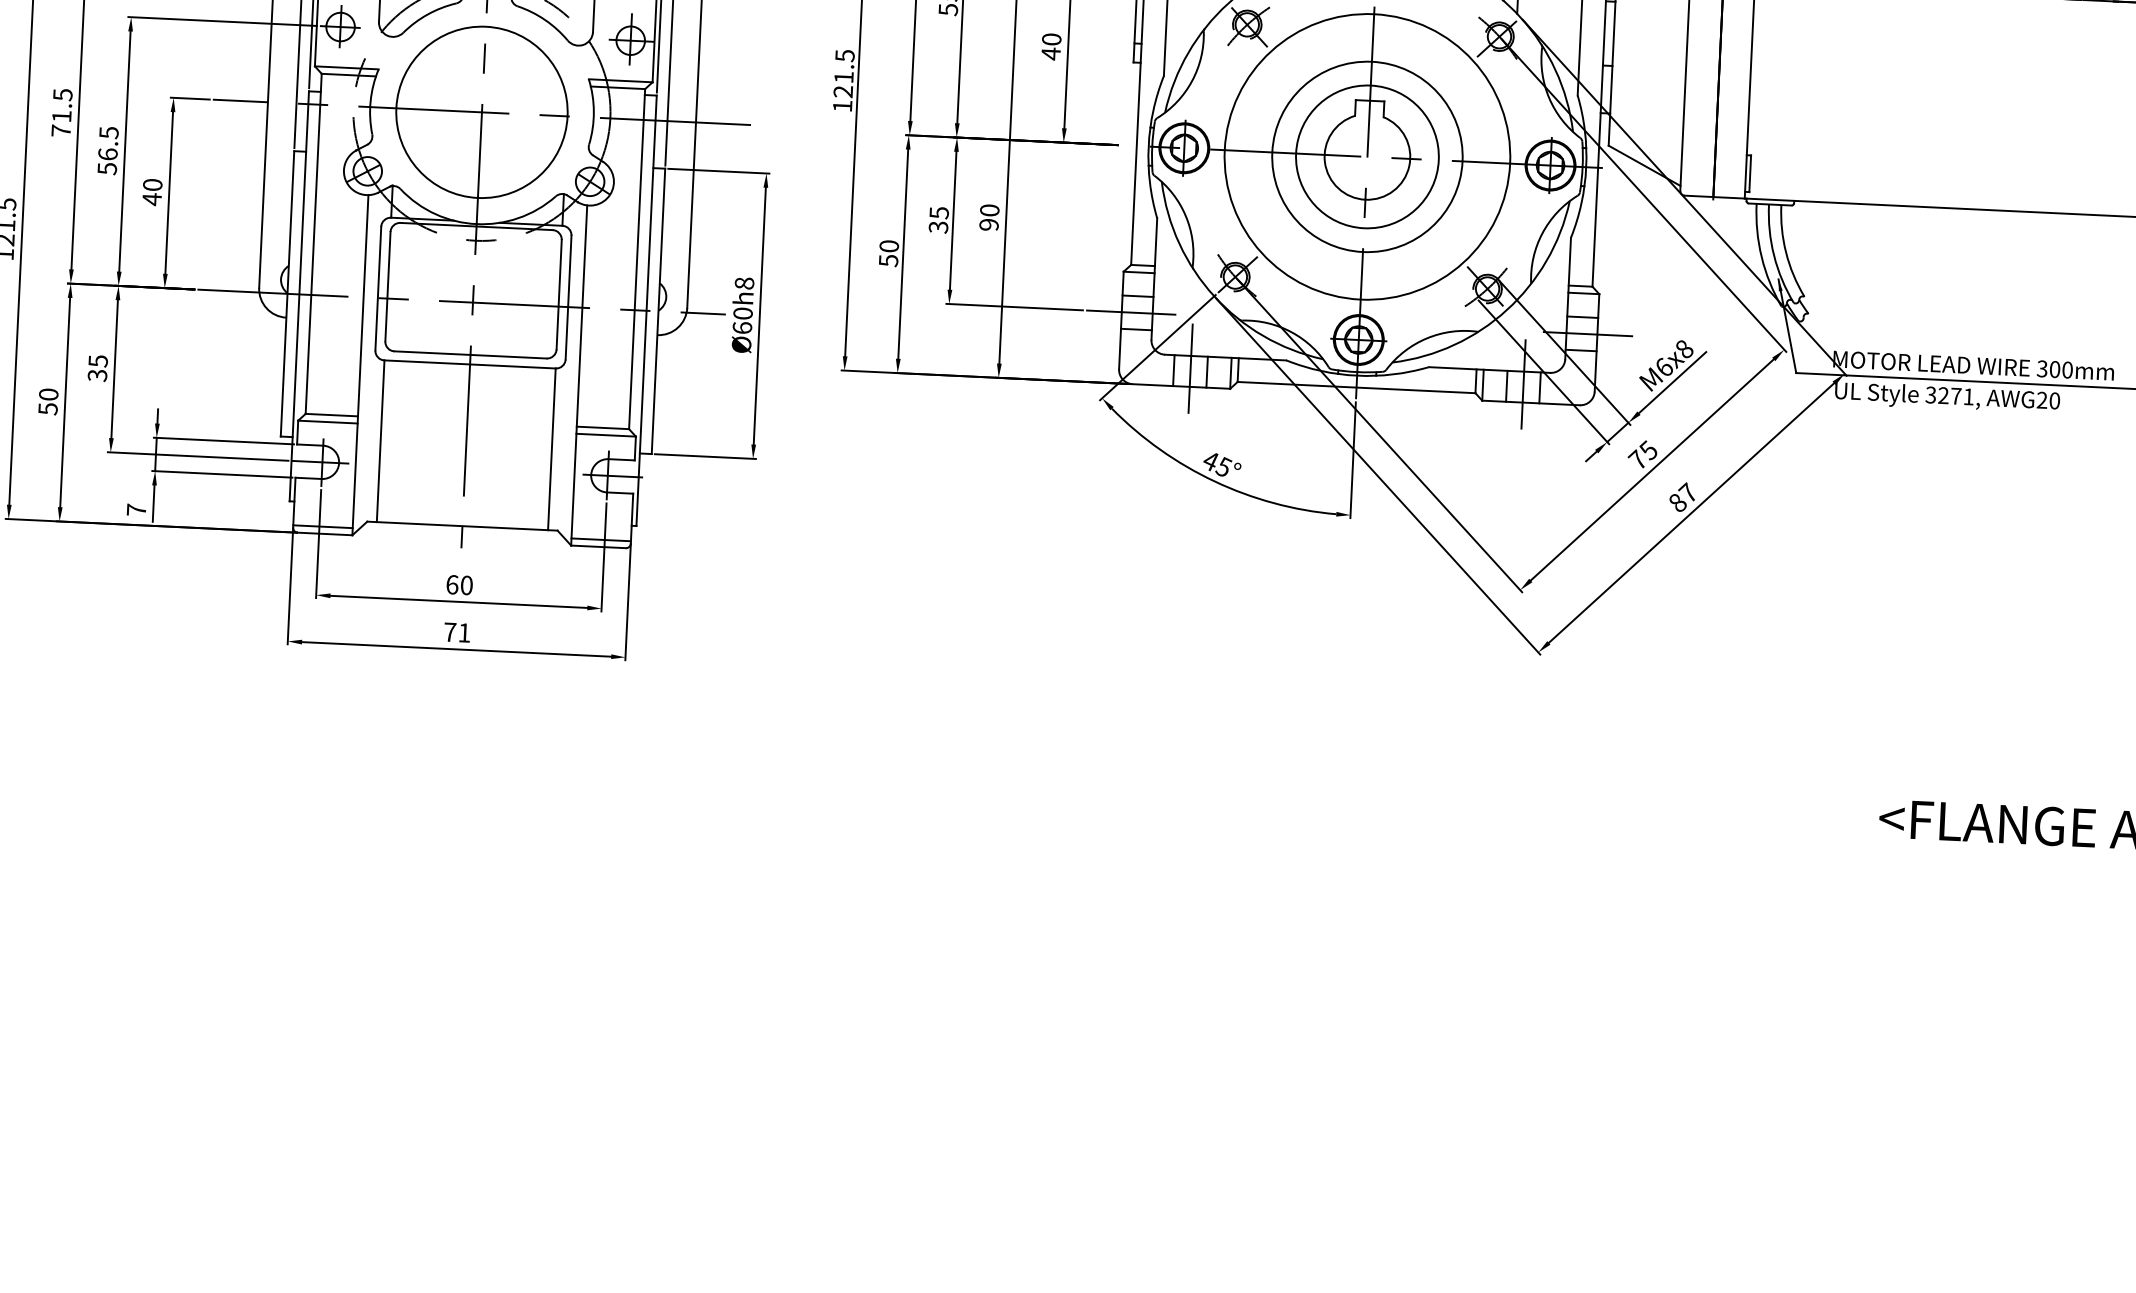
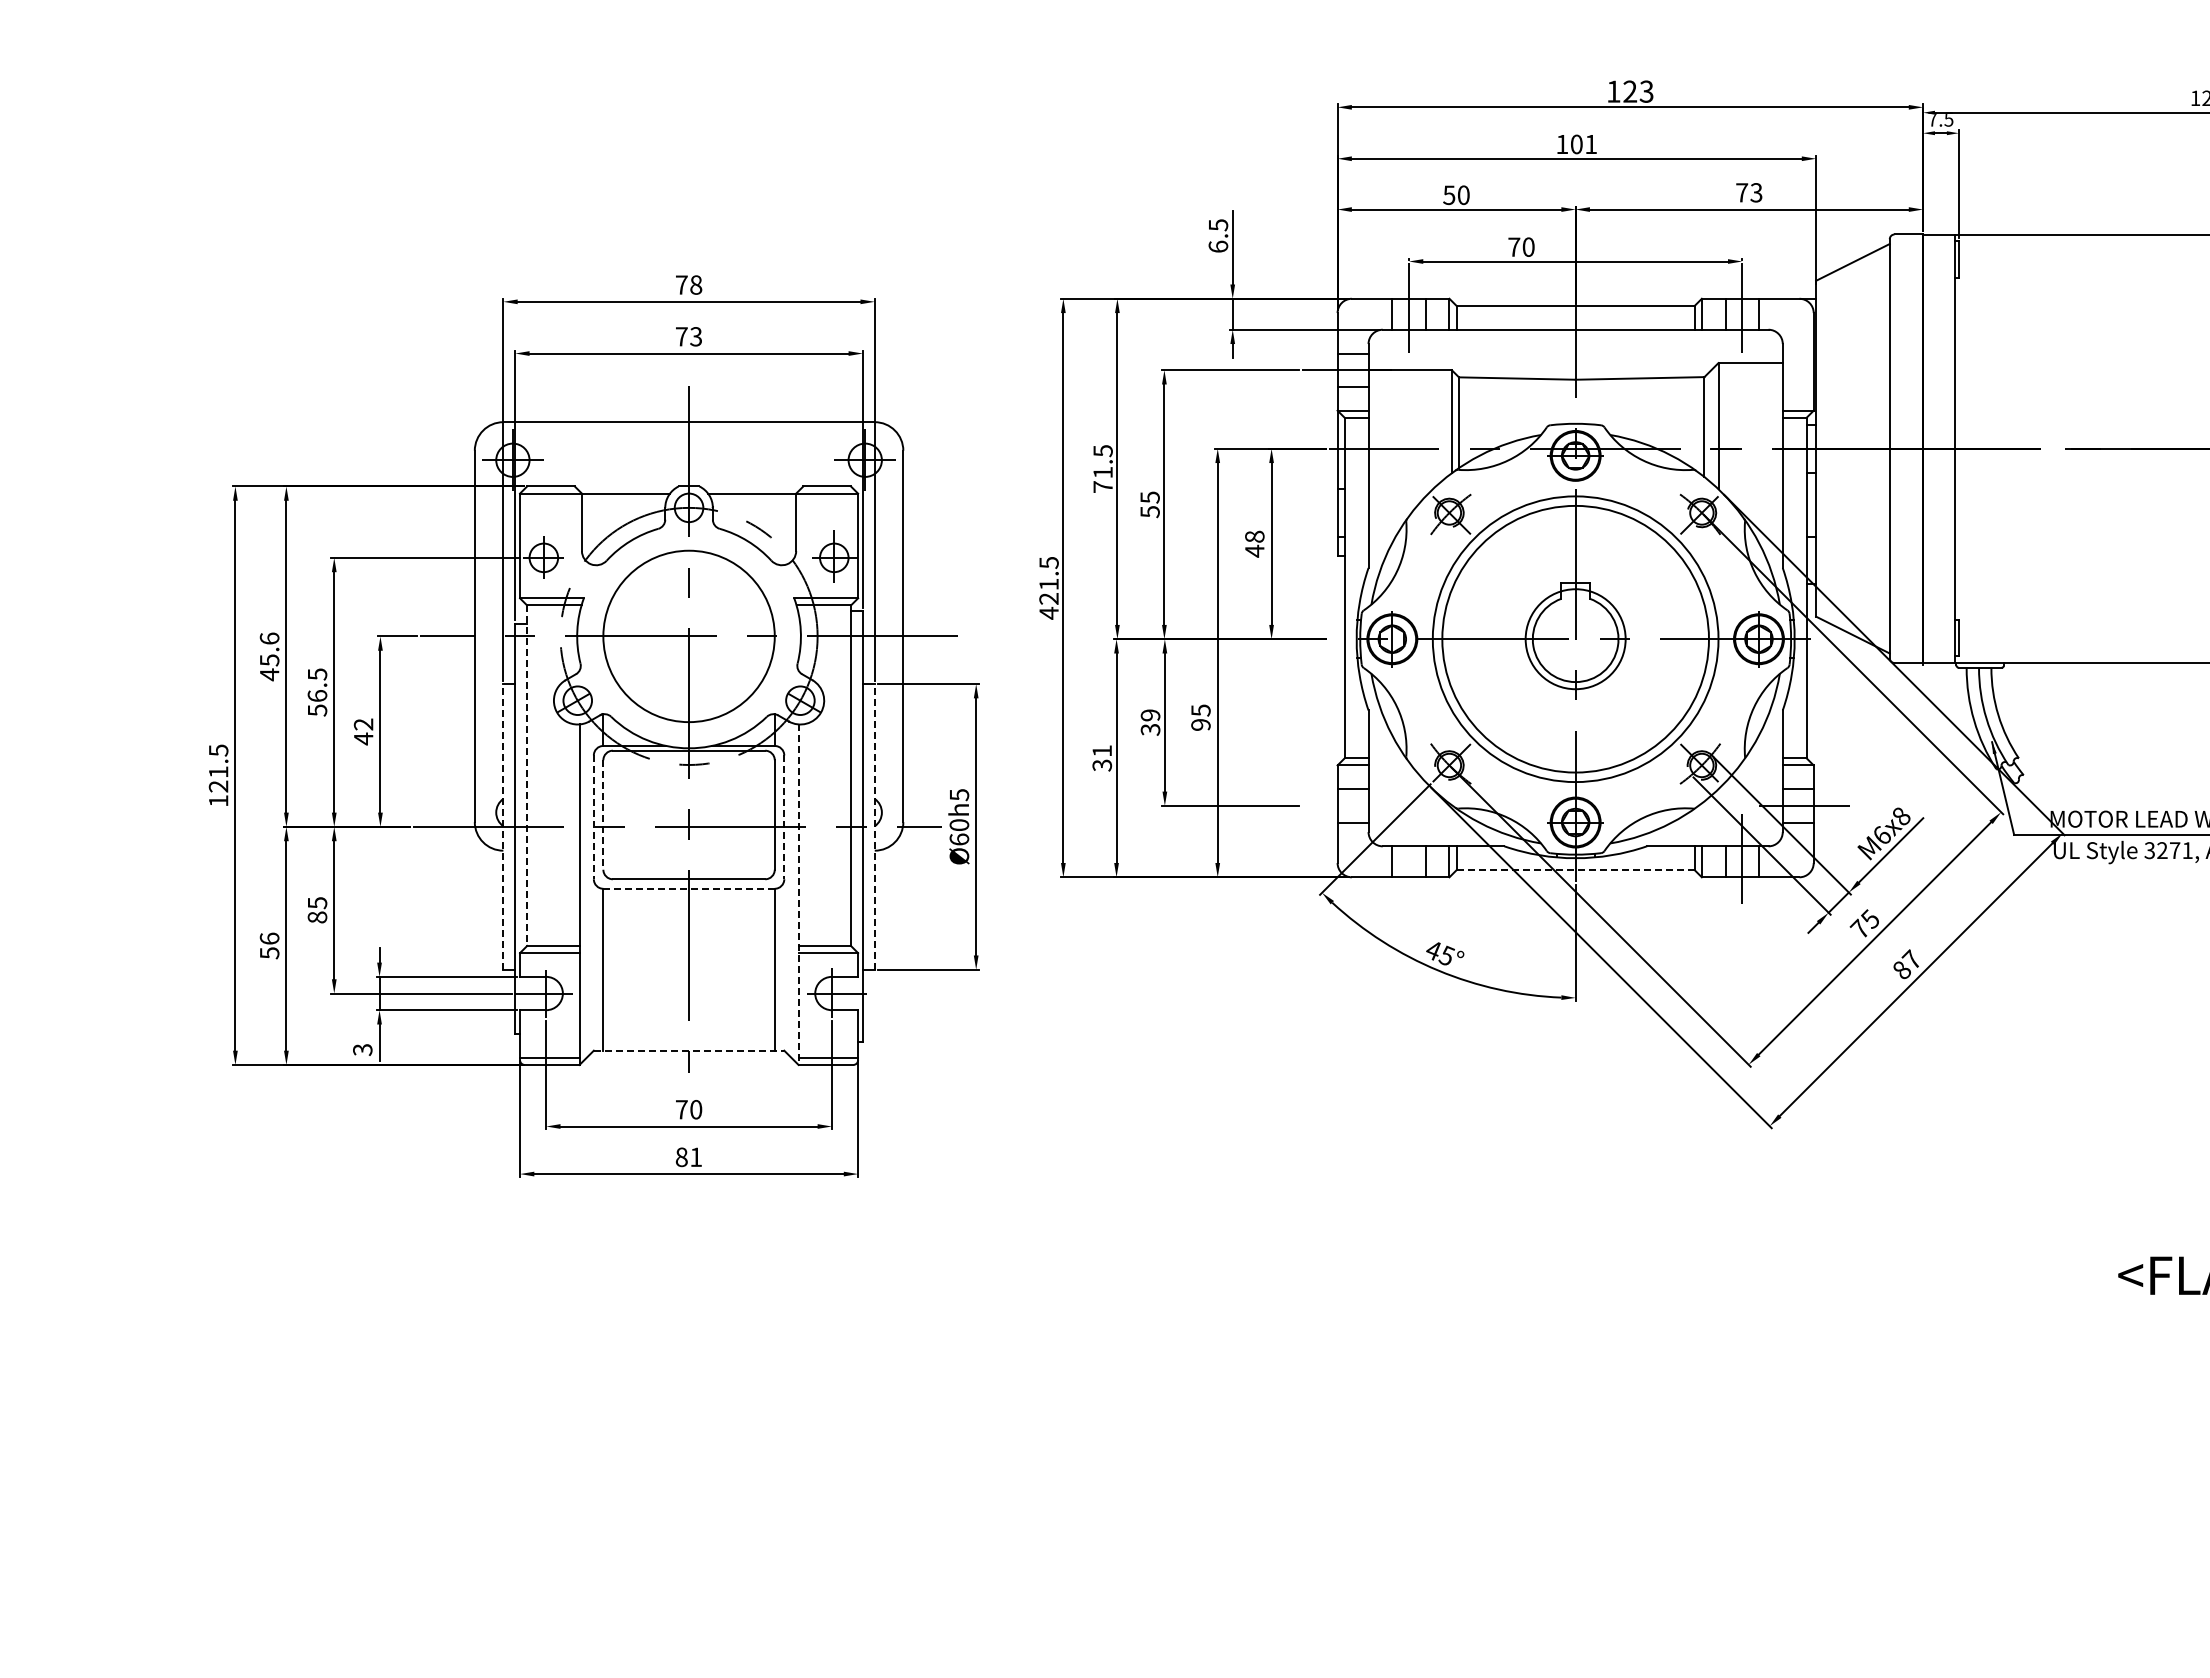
text: (1051, 39) -> (1254, 536), 40 -> 48
text: (842, 105) -> (1048, 612), 121.5 -> 421.5
text: (61, 112) -> (269, 656), 71.5 -> 45.6
circle: (1367, 156) -> (1575, 638), size x0.7
circle: (1367, 157) -> (1575, 639), size x1.4
text: (152, 184) -> (363, 724), 40 -> 42
text: (989, 210) -> (1200, 710), 90 -> 95
text: (939, 213) -> (1150, 715), 35 -> 39
line: (313, 244) -> (527, 776), solid -> dashed
text: (889, 252) -> (1102, 757), 50 -> 31
text: (744, 283) -> (959, 795), Ø60h8 -> Ø60h5
line: (388, 287) -> (603, 815), solid -> dashed
line: (377, 288) -> (593, 817), solid -> dashed
line: (287, 293) -> (503, 826), solid -> dashed
line: (568, 297) -> (784, 817), solid -> dashed
line: (658, 310) -> (874, 826), solid -> dashed
line: (1130, 312) -> (1346, 805), removed
line: (470, 364) -> (689, 888), solid -> dashed
line: (1191, 368) -> (1409, 858), removed
text: (97, 375) -> (317, 917), 35 -> 85
line: (579, 376) -> (798, 895), solid -> dashed
line: (1356, 387) -> (1575, 870), solid -> dashed
text: (48, 394) -> (269, 938), 50 -> 56
text: (136, 509) -> (362, 1049), 7 -> 3
line: (462, 525) -> (689, 1050), solid -> dashed
text: (452, 584) -> (681, 1109), 60 -> 70
text: (449, 632) -> (681, 1157), 71 -> 81

